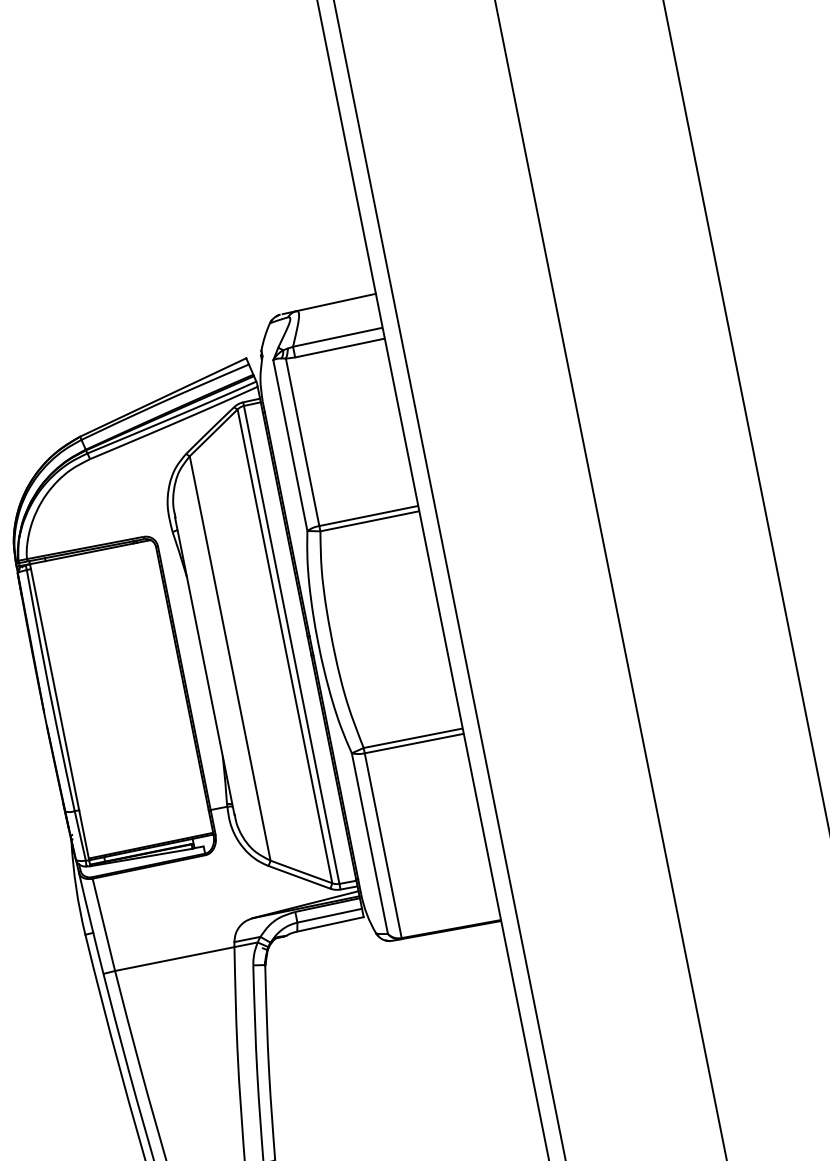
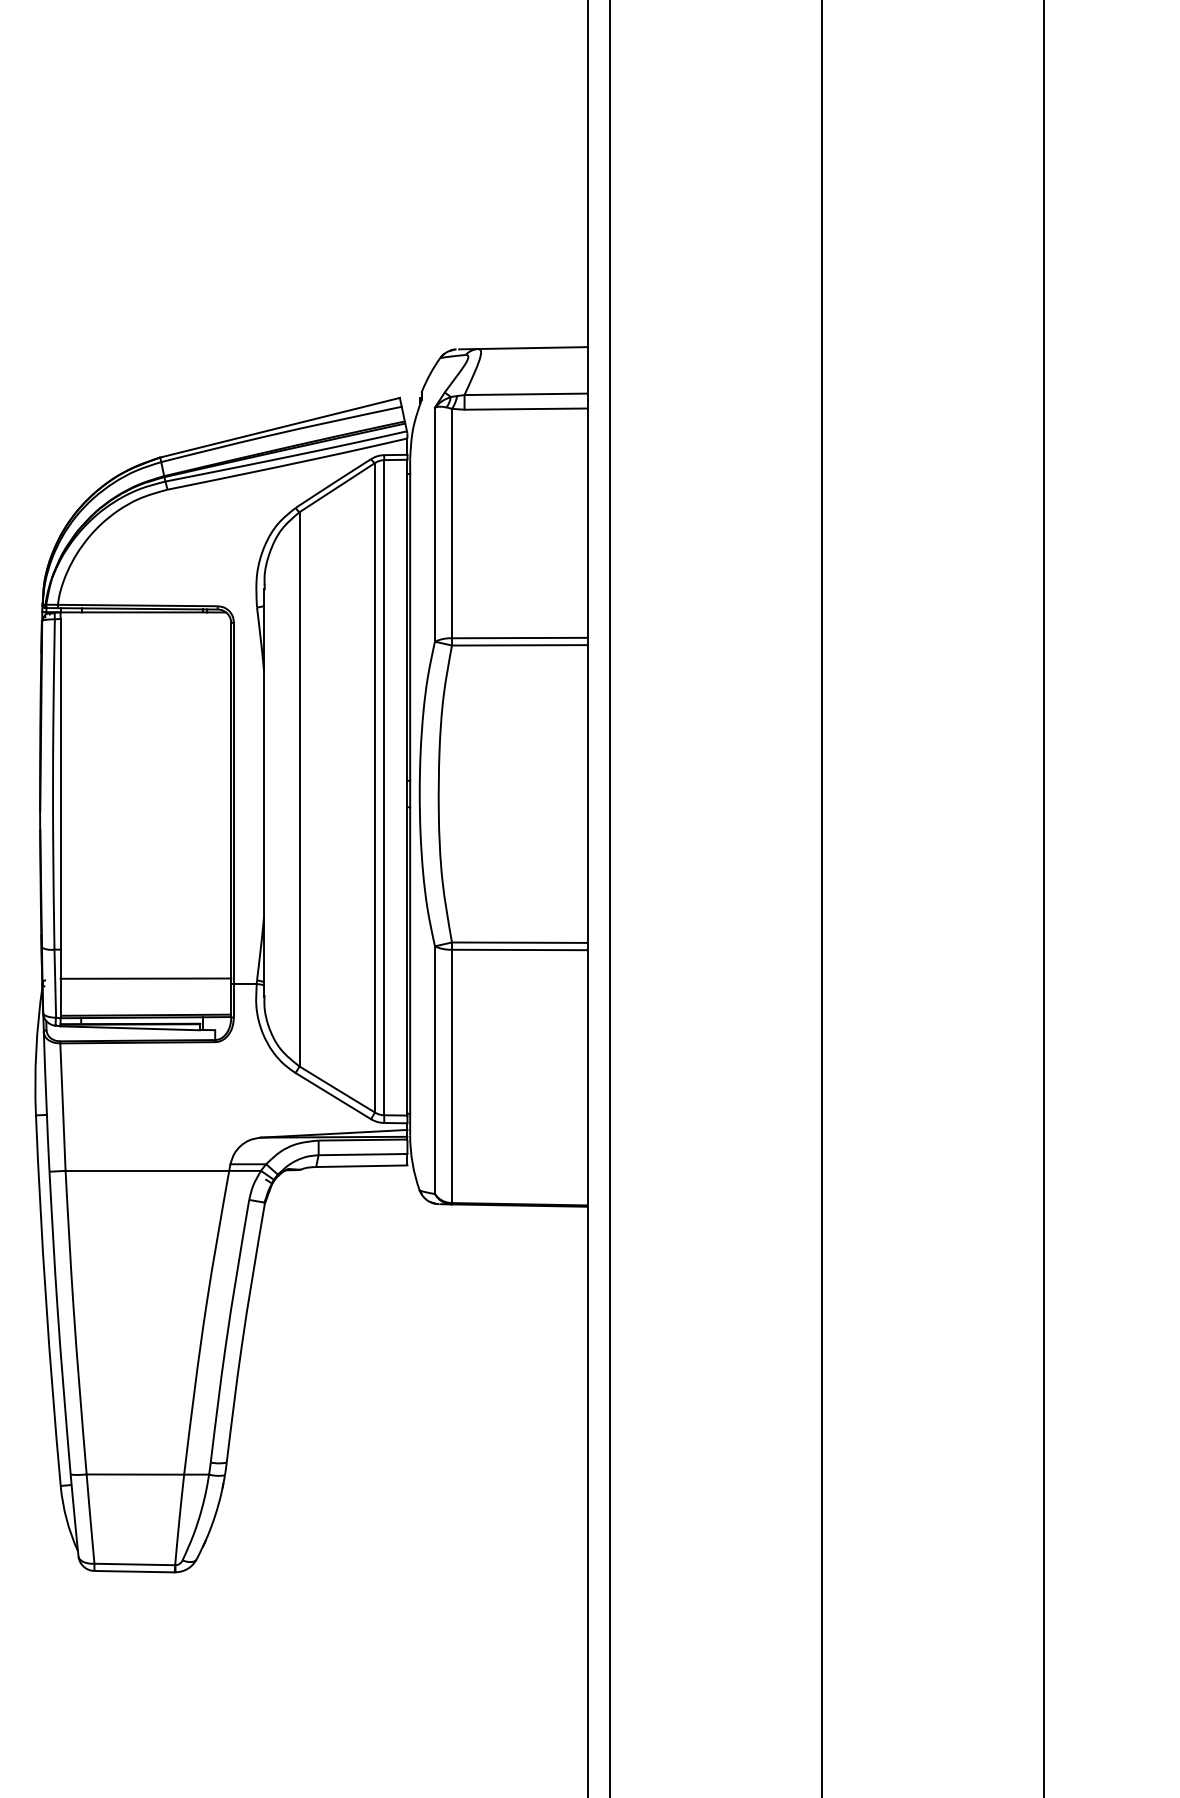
line: (145, 818) -> (145, 978), added

